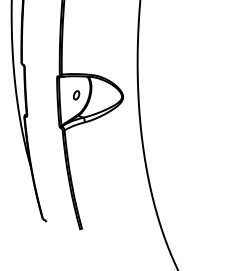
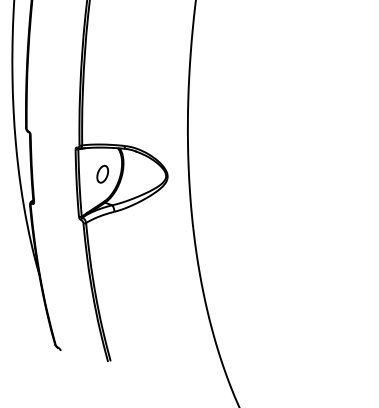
part: (76, 94) -> (102, 173), size x1.43

